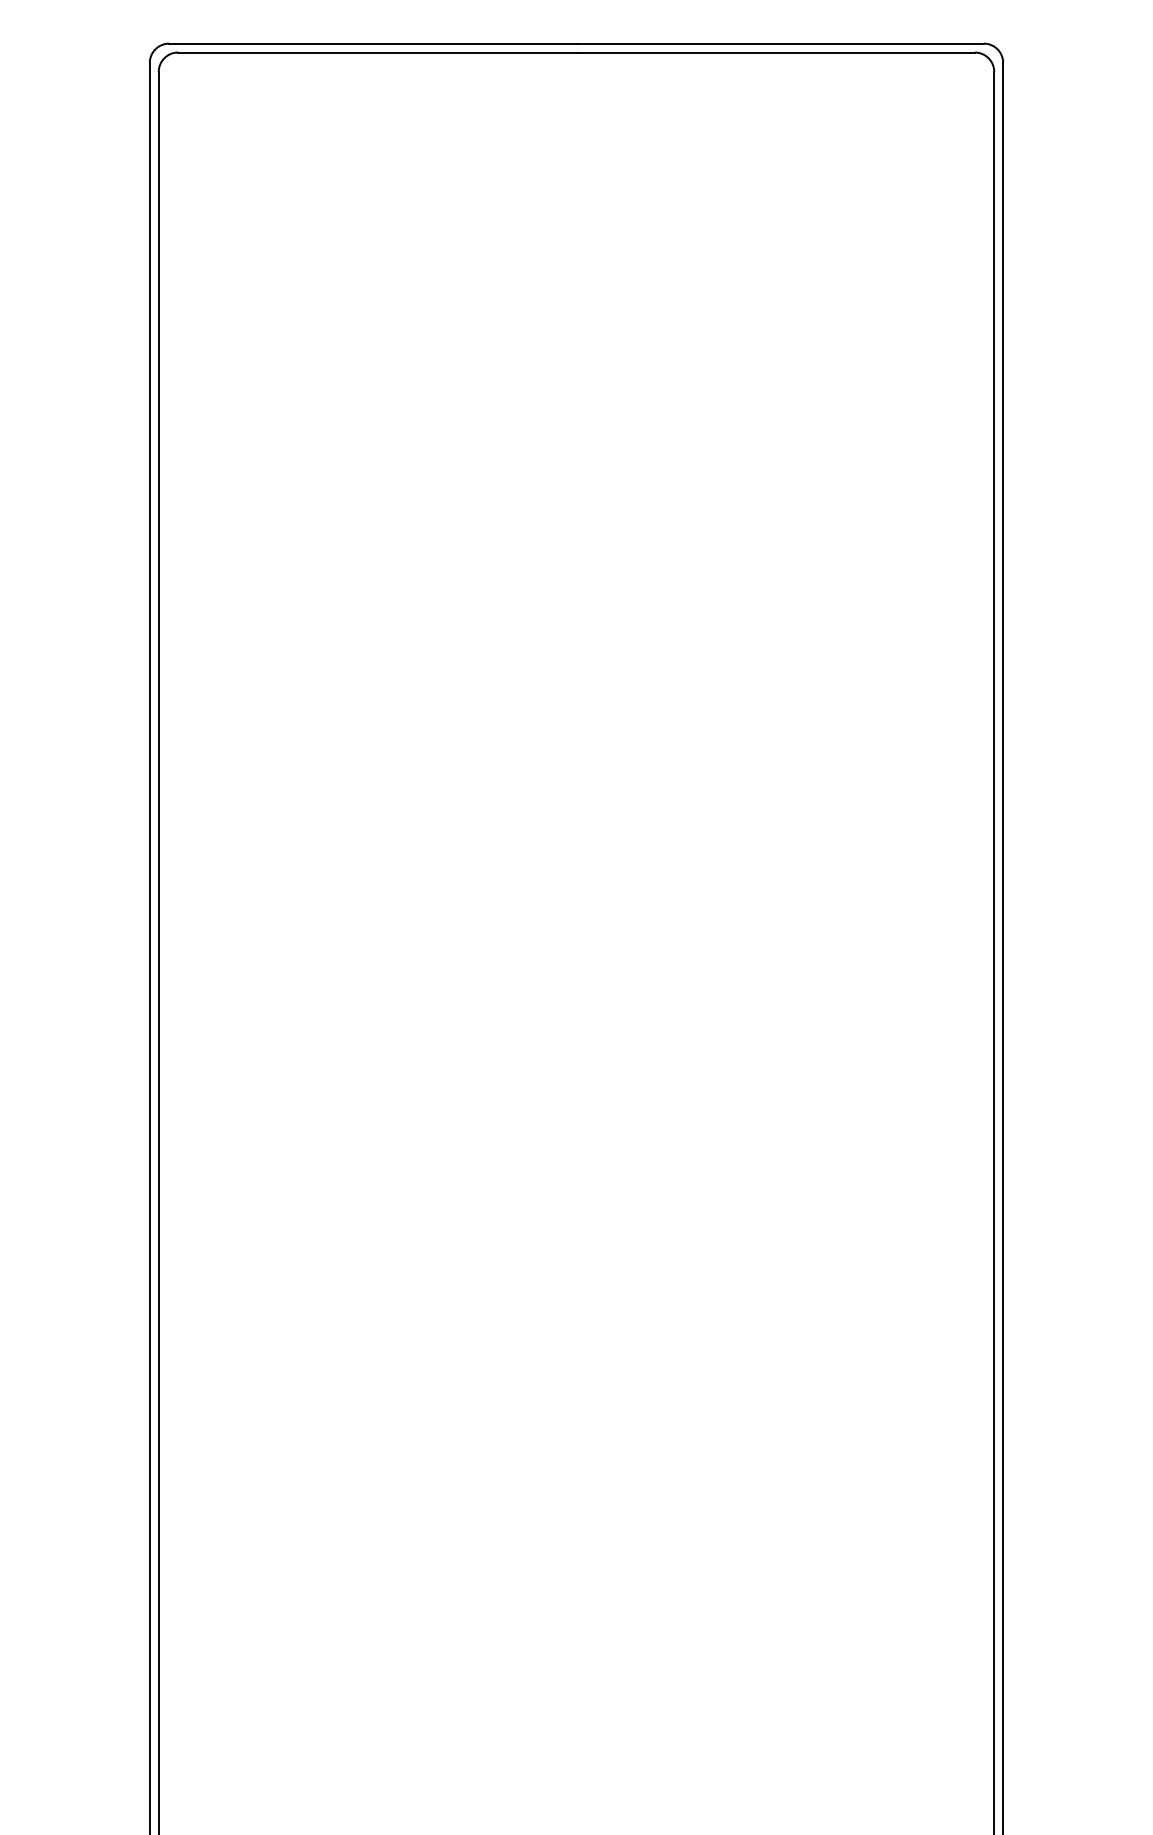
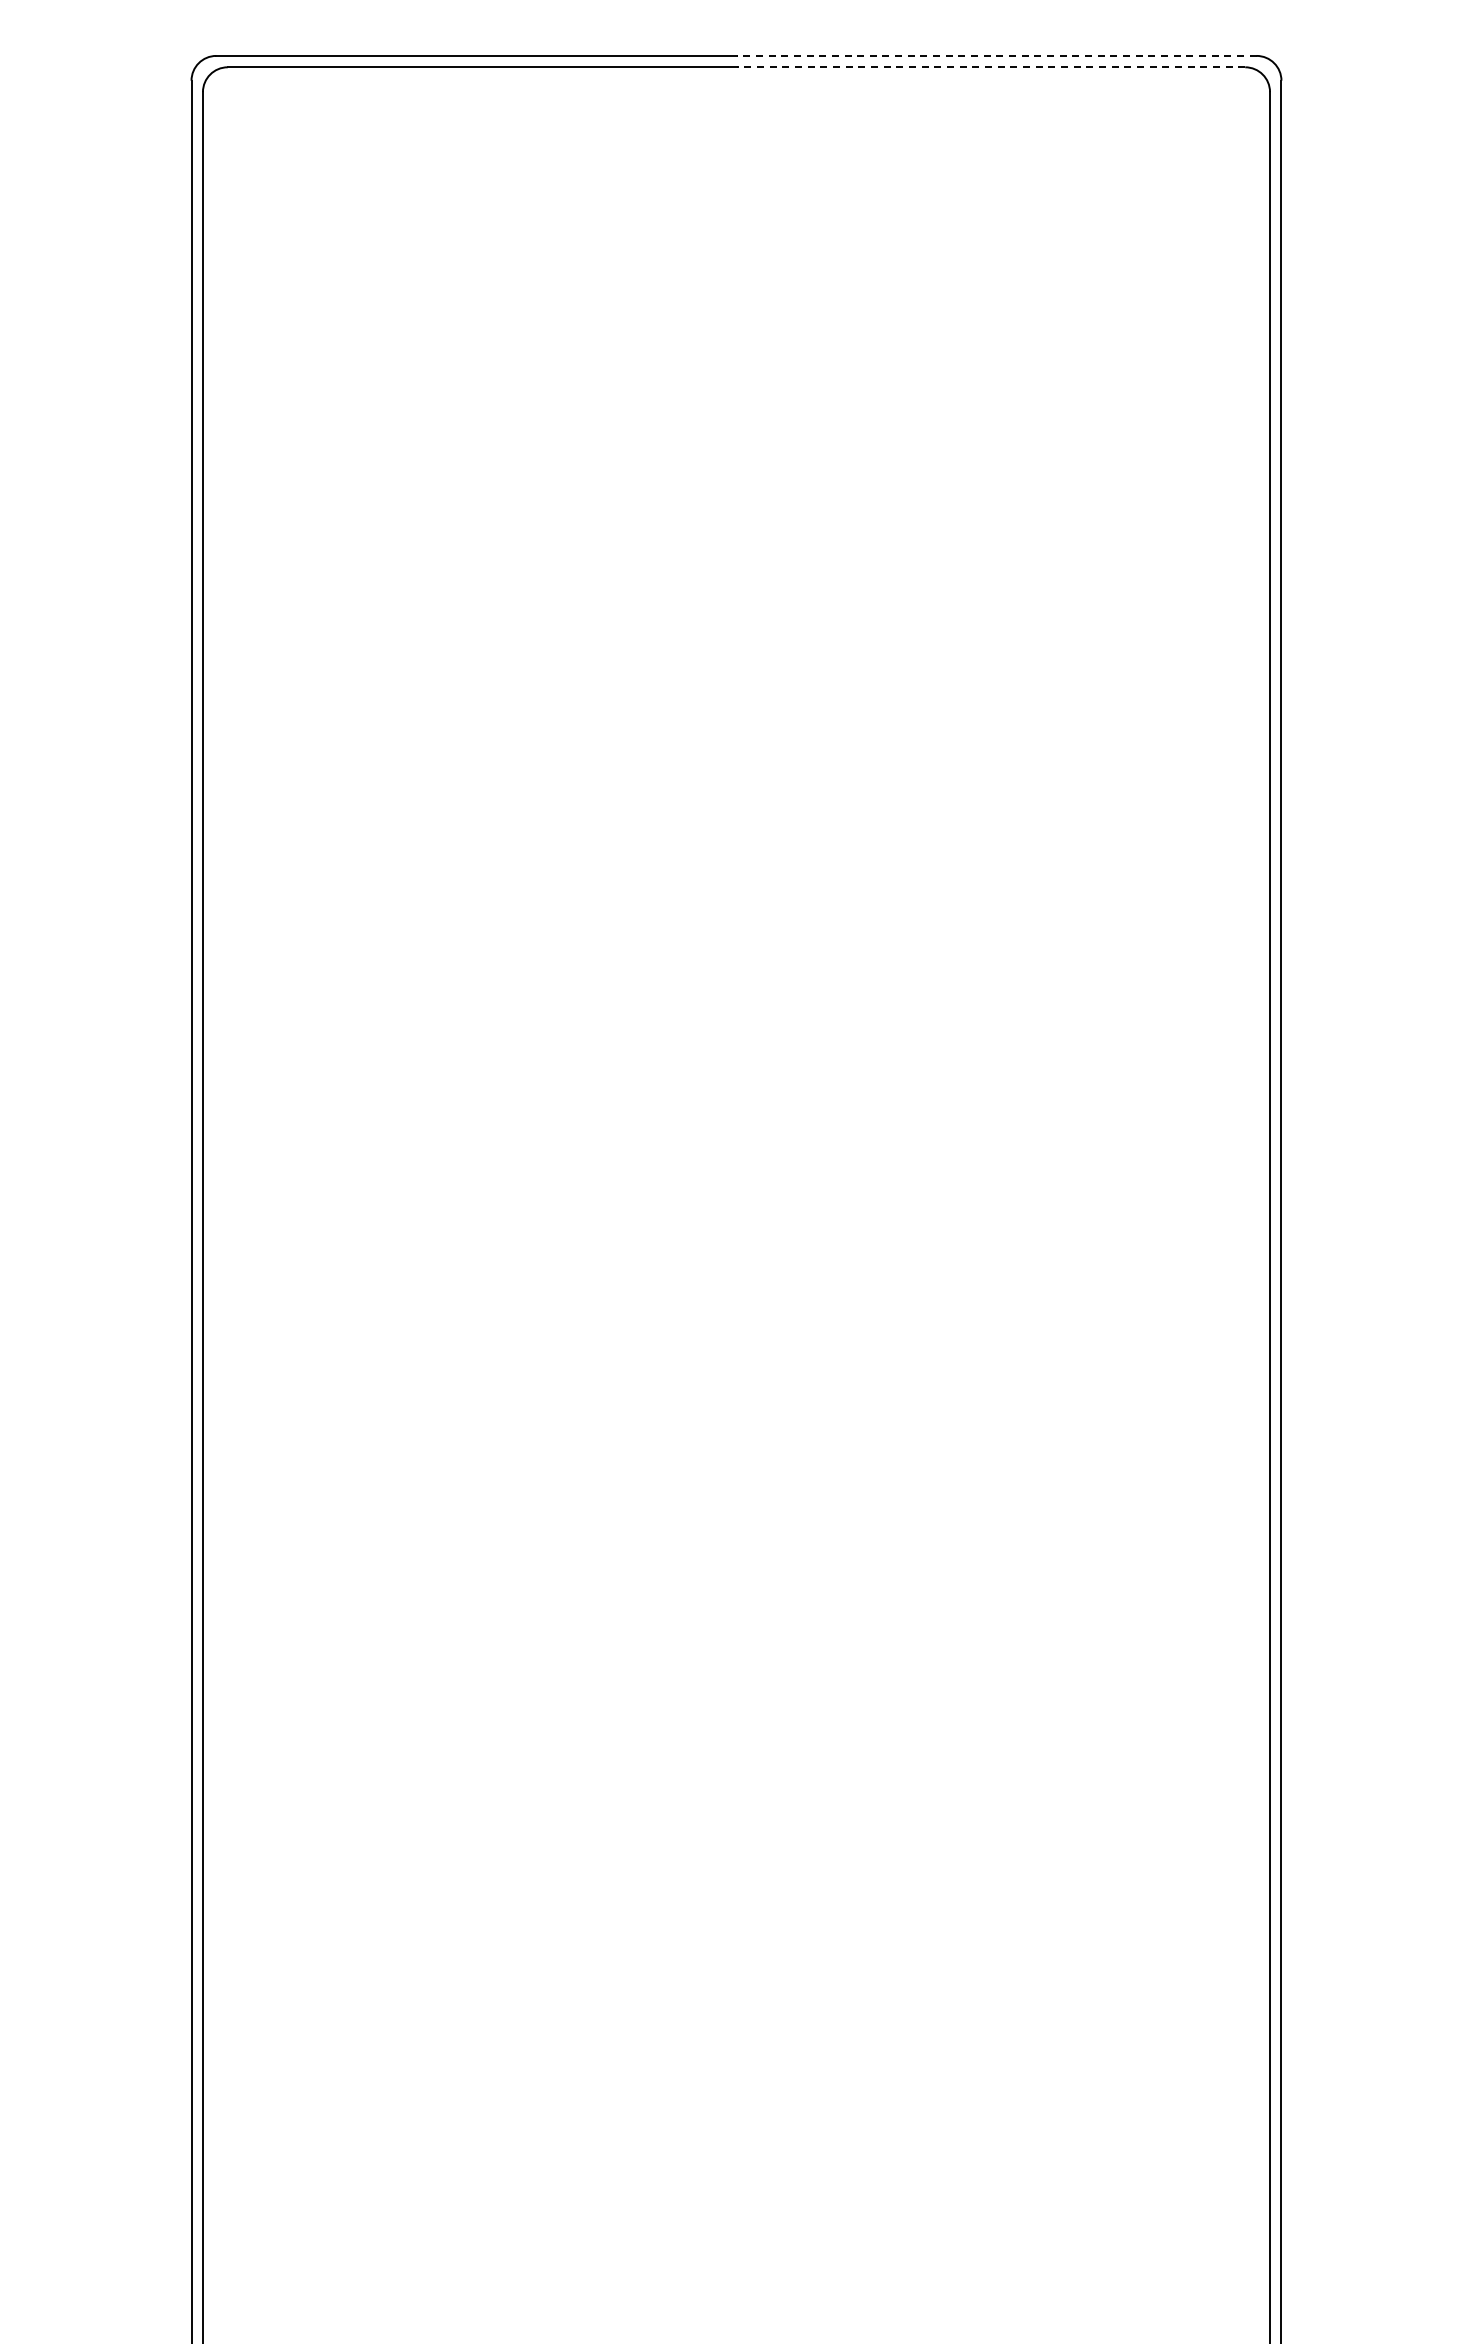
line: (780, 43) -> (996, 55), solid -> dashed
line: (775, 52) -> (990, 67), solid -> dashed

